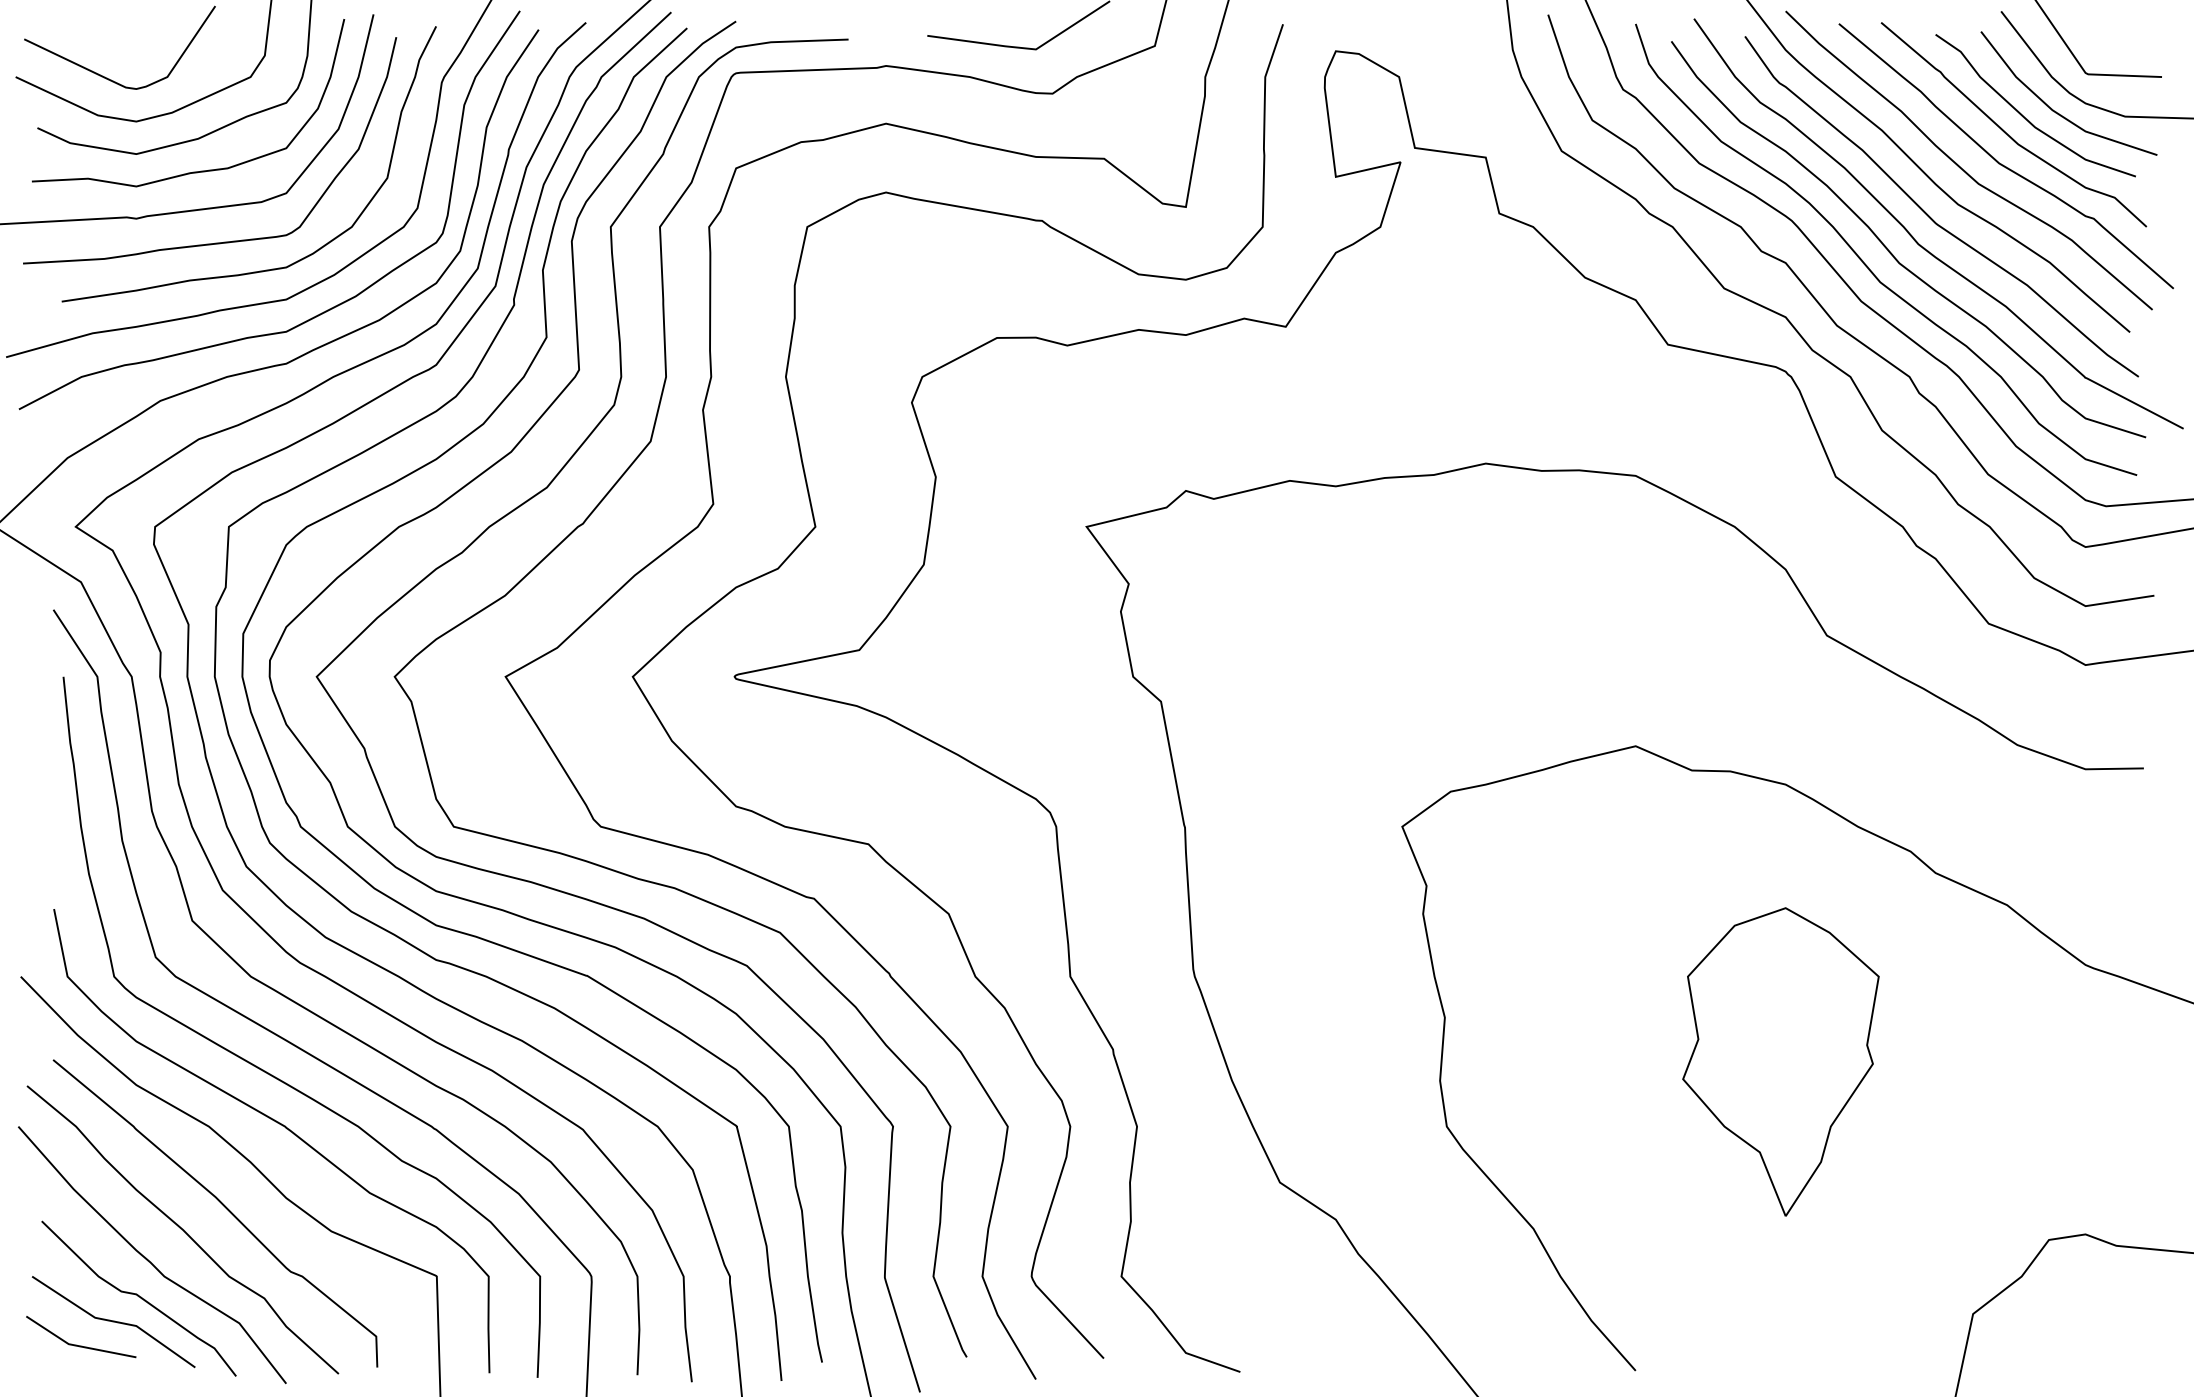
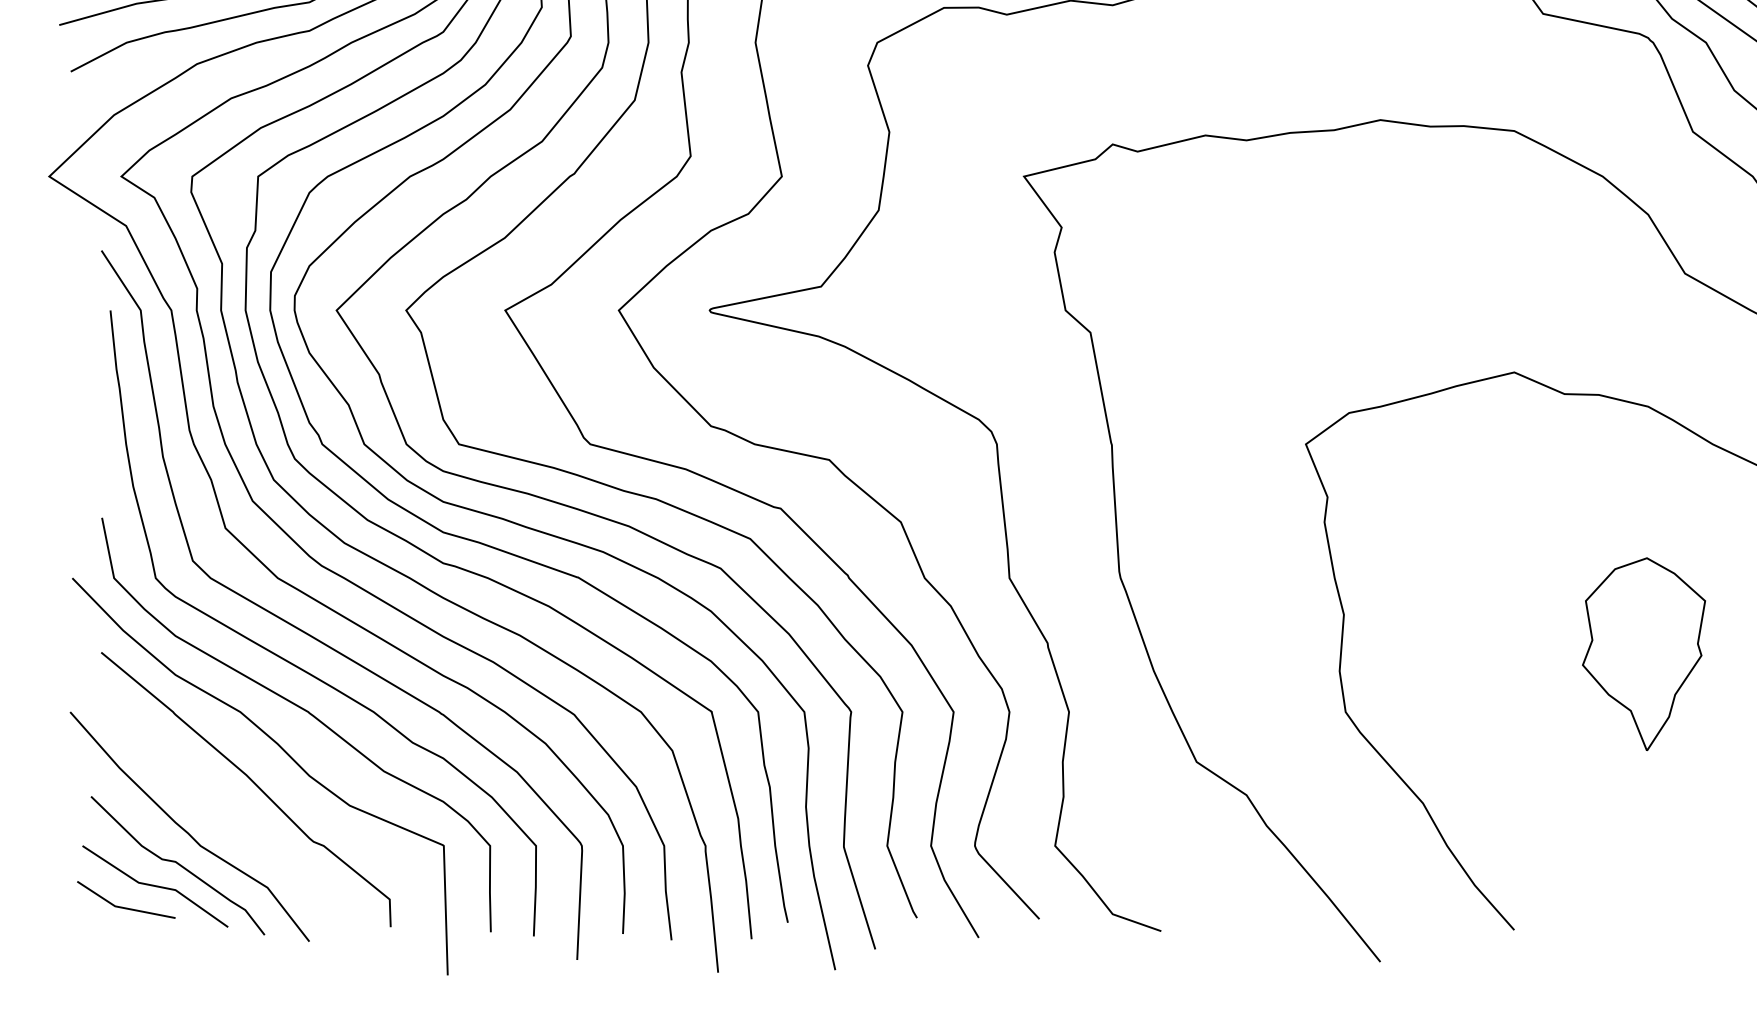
part: (1780, 1061) -> (1643, 653), size x0.7
curve: (182, 1229) -> (216, 803), removed

